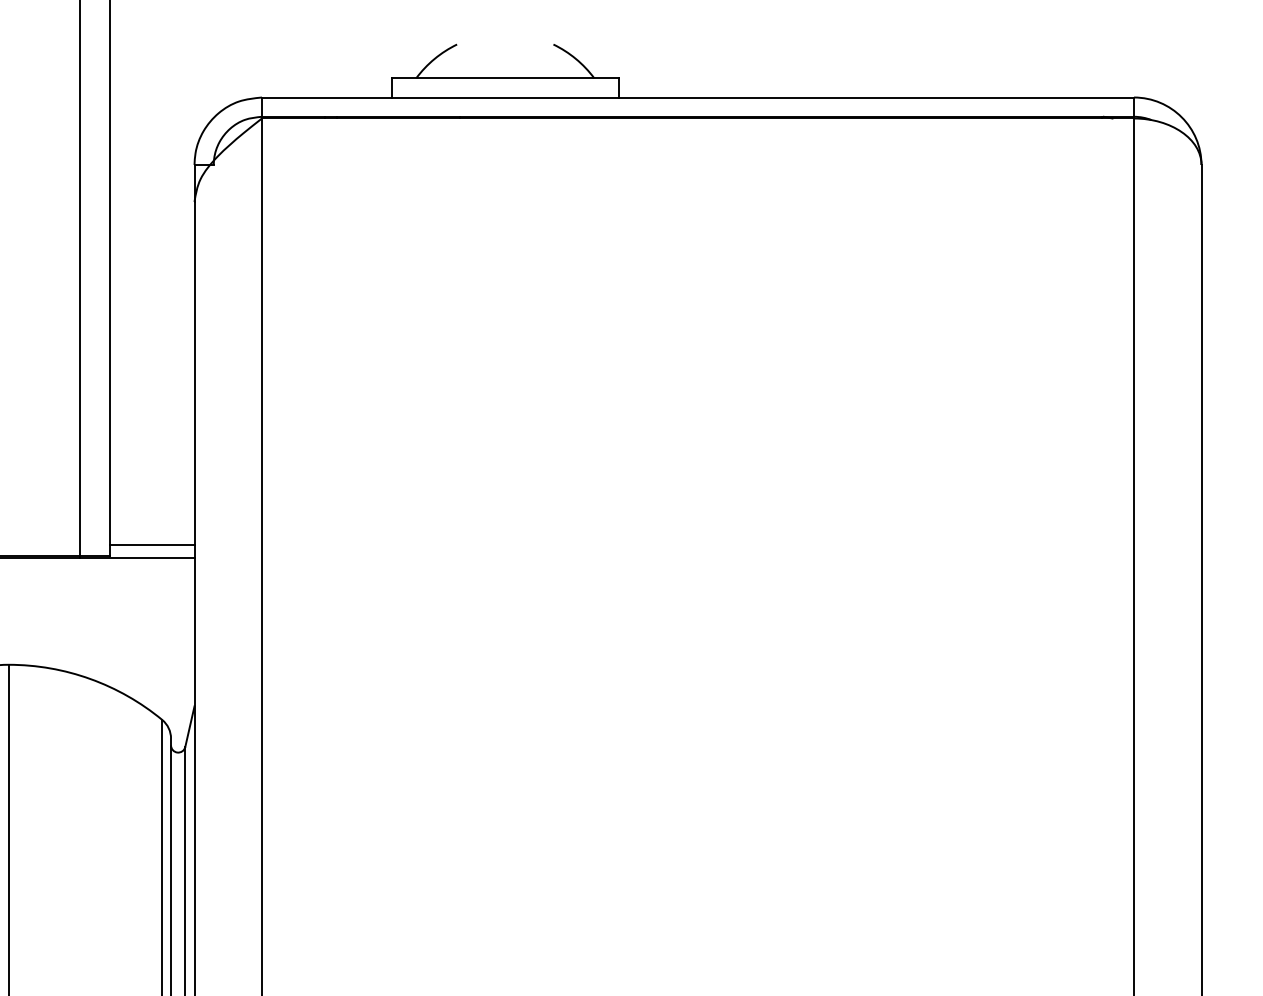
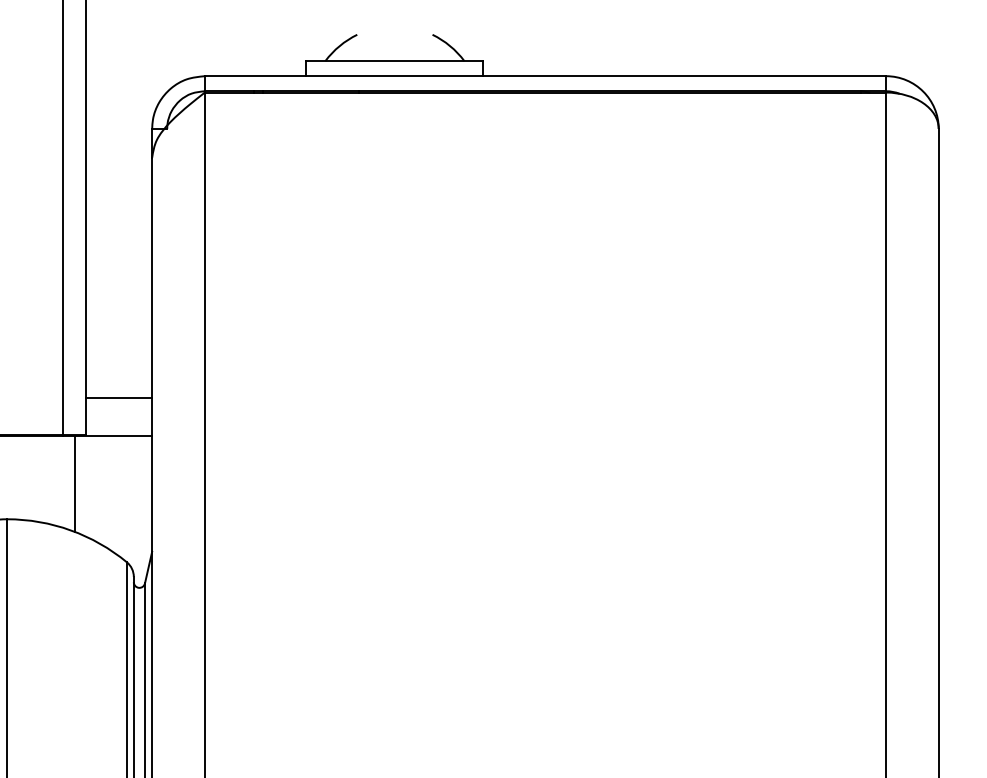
line: (152, 545) -> (119, 397), moved
line: (95, 619) -> (74, 483), added

